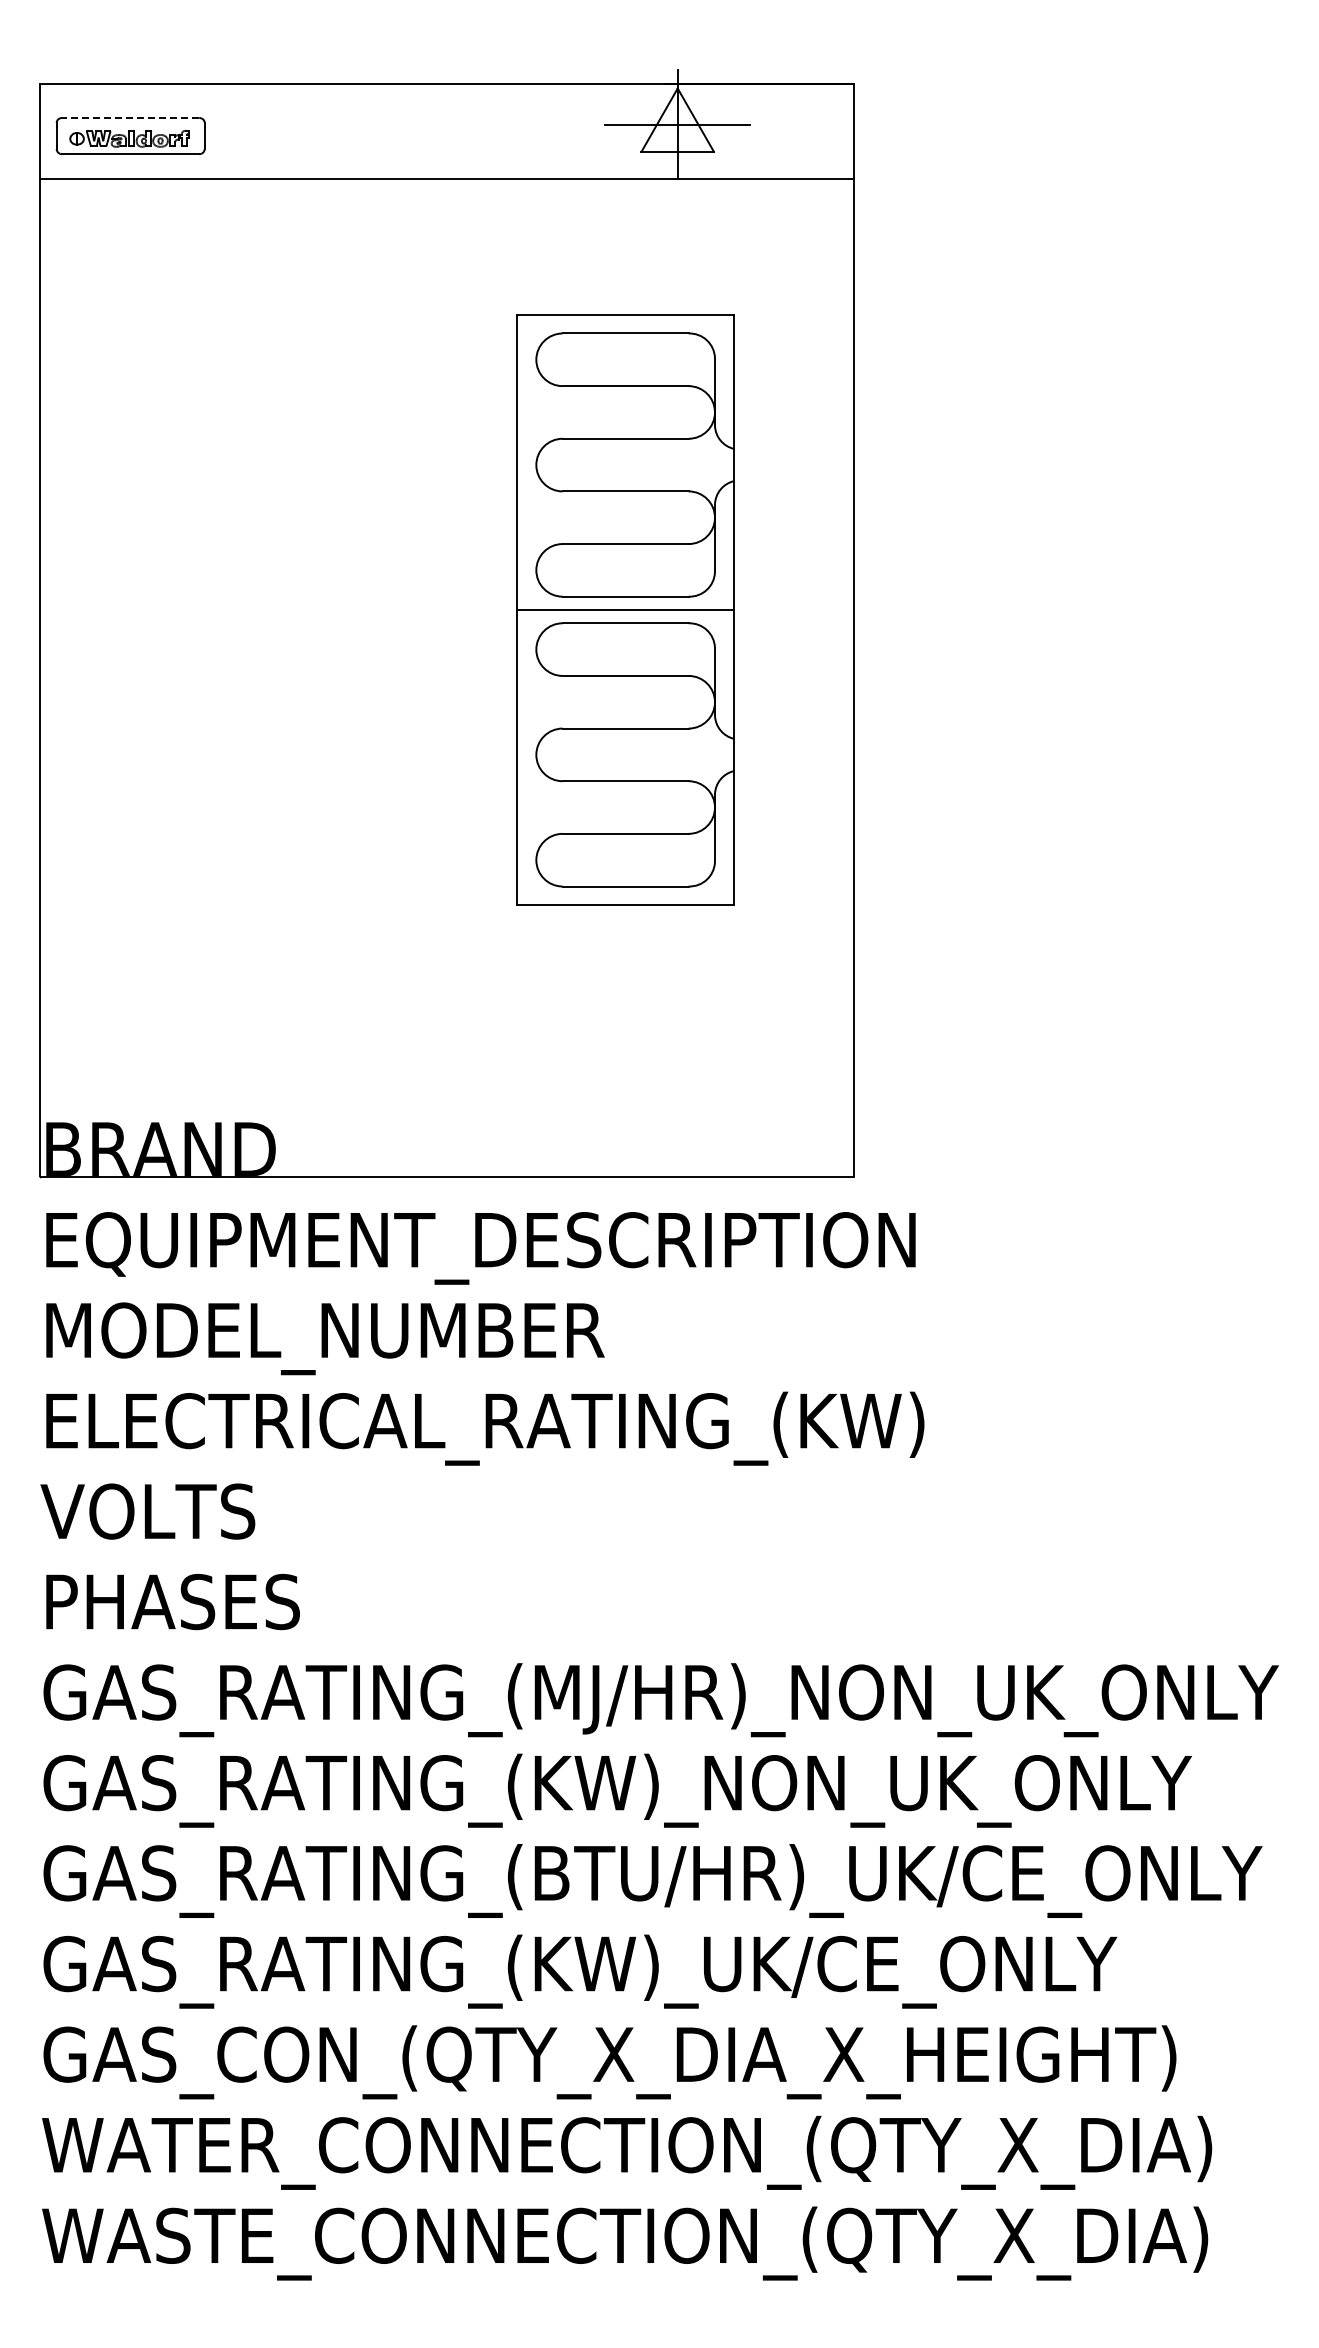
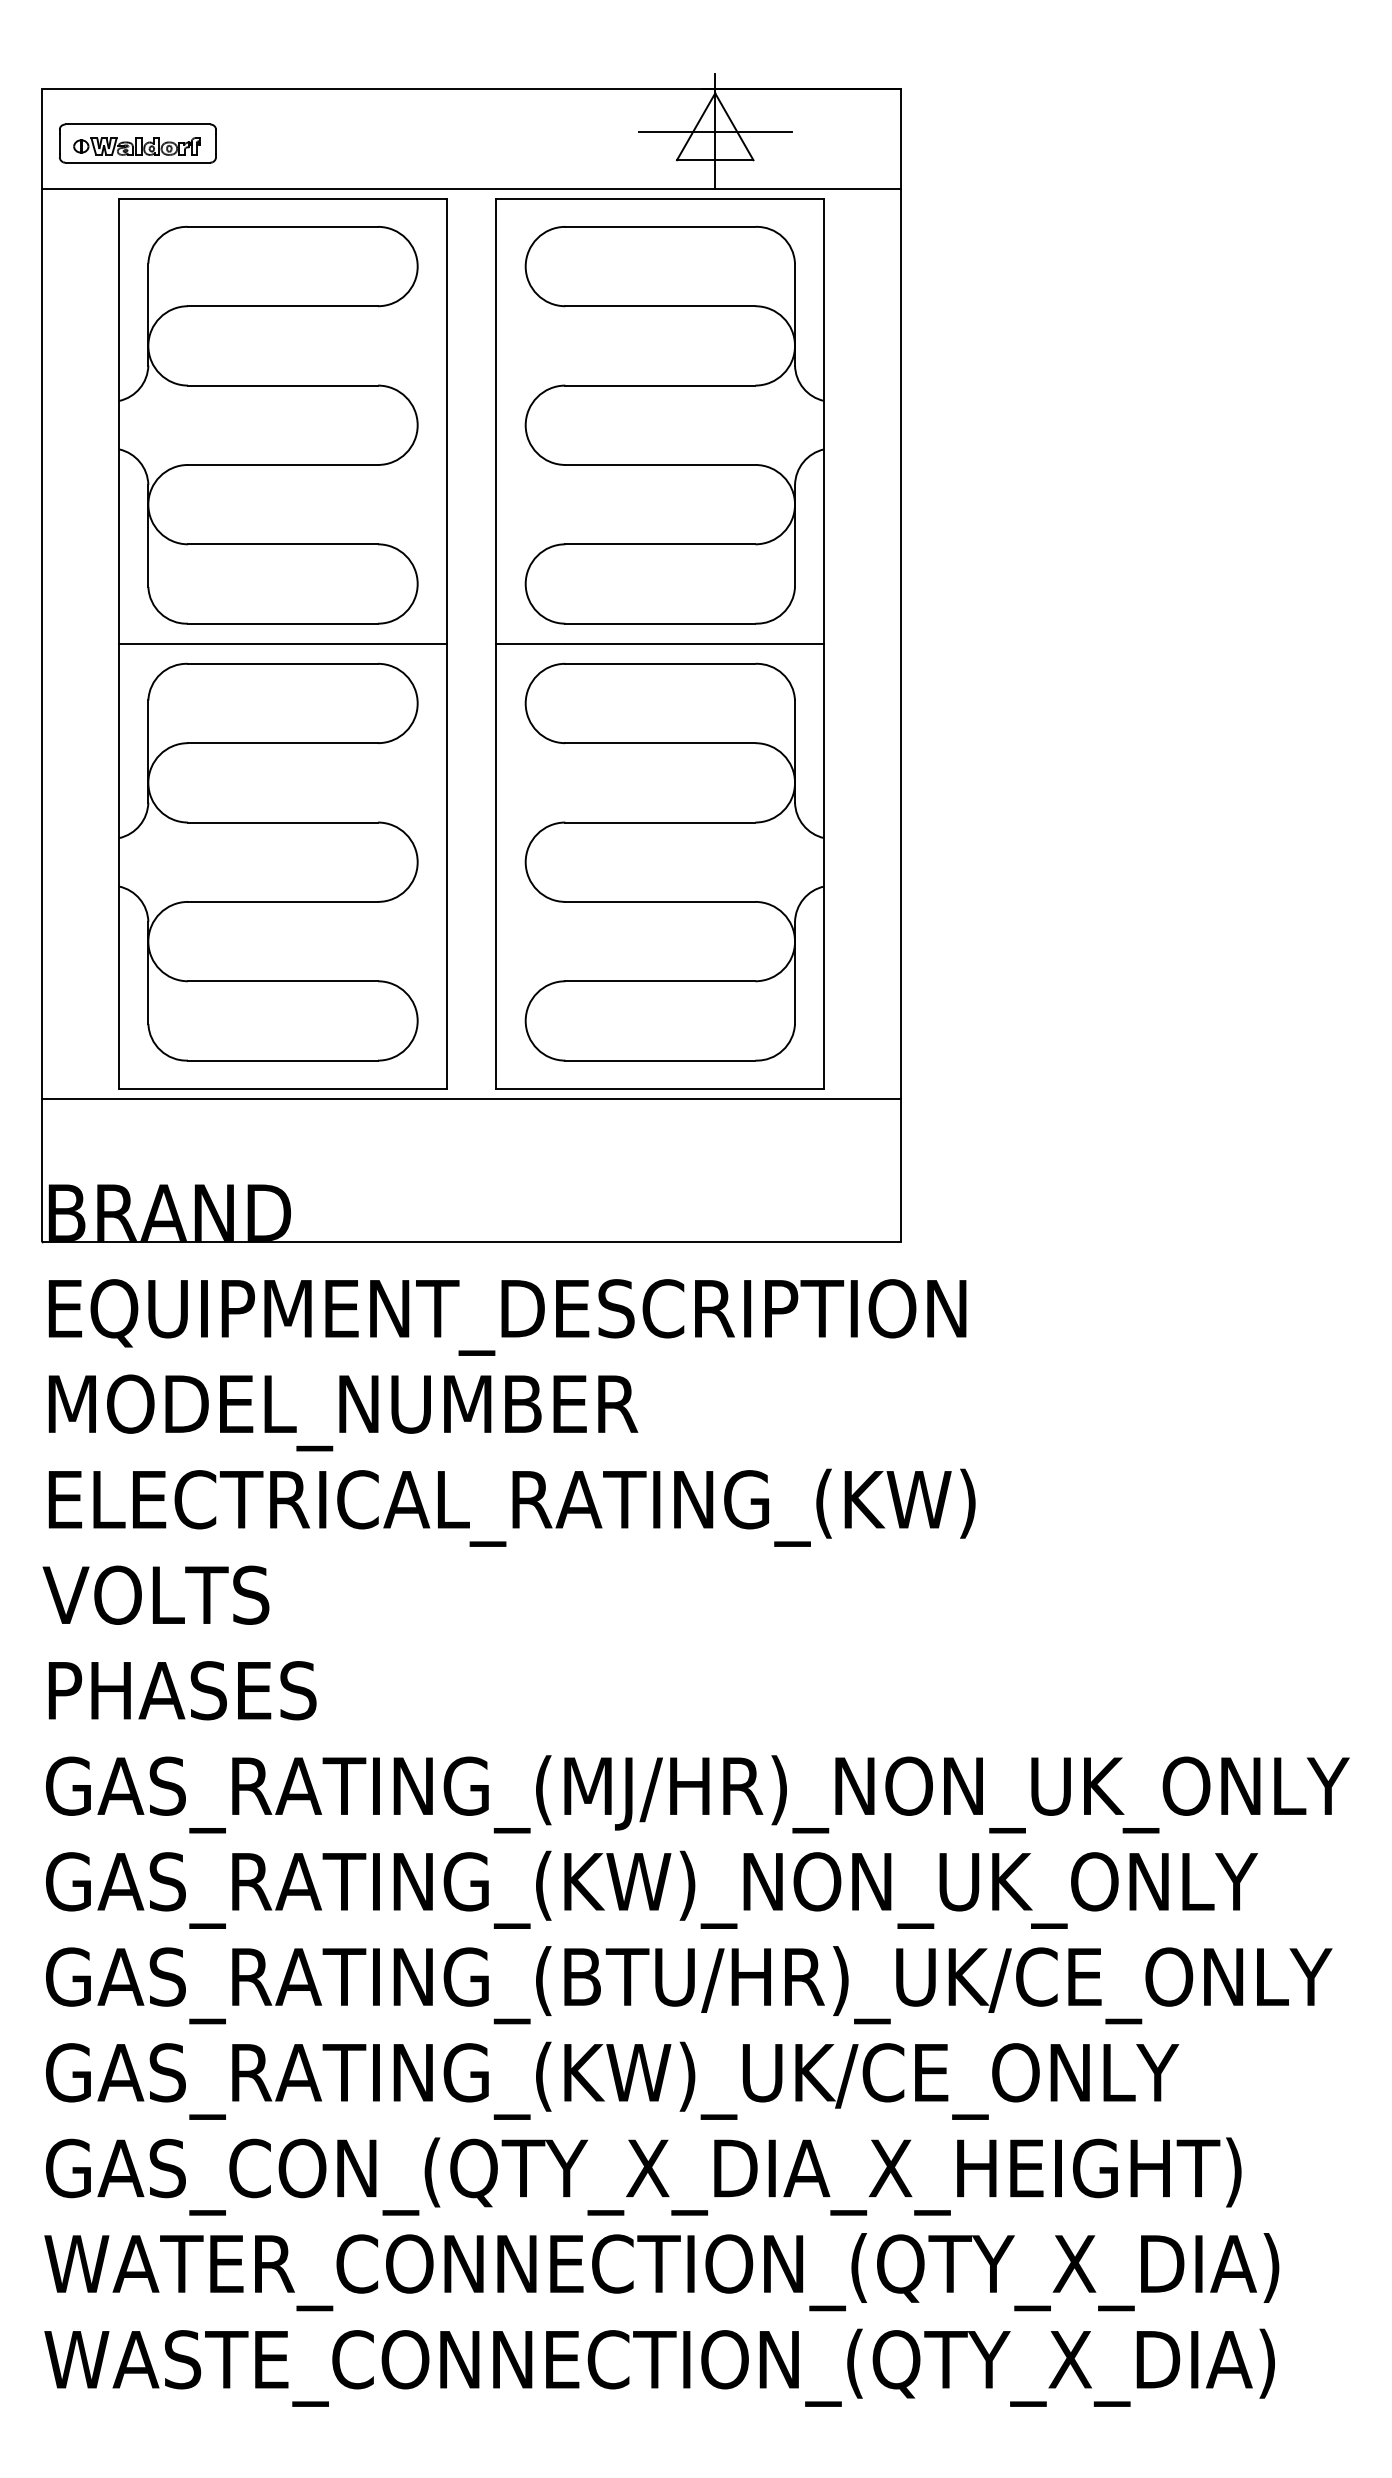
line: (130, 117) -> (137, 123), dashed -> solid
part: (267, 609) -> (282, 643), added
part: (625, 609) -> (660, 643), size x1.43
line: (446, 1040) -> (471, 1098), added

